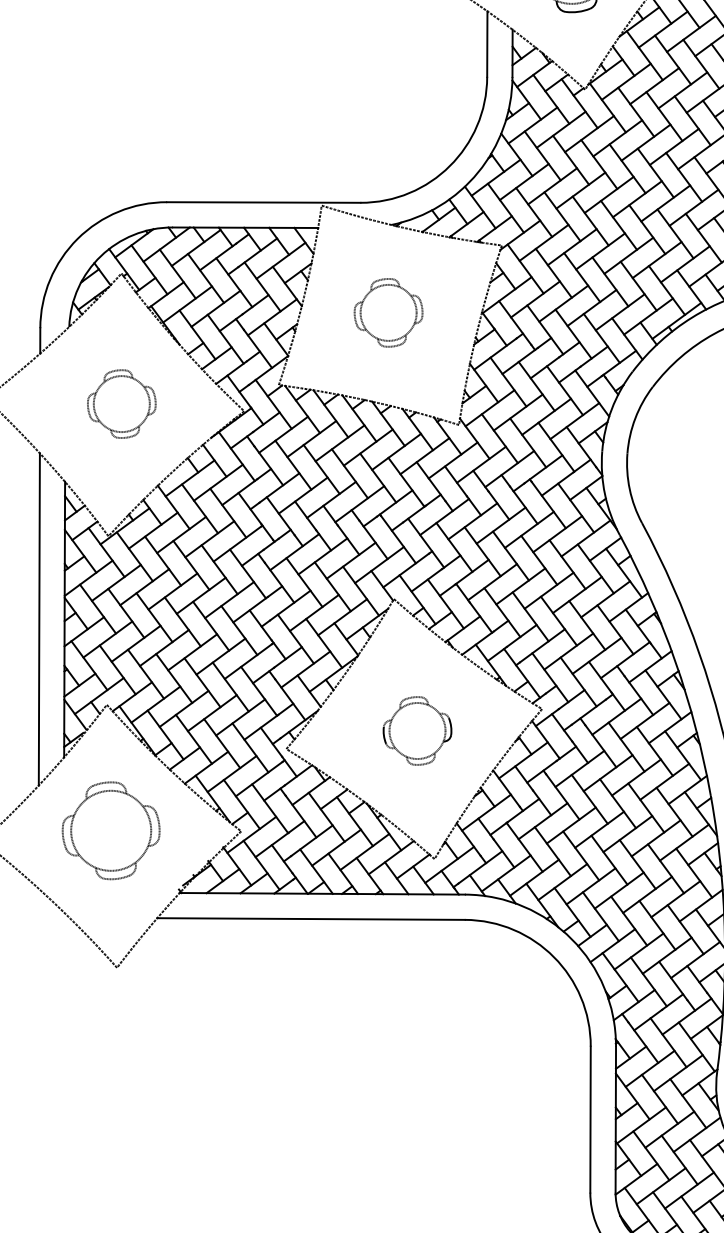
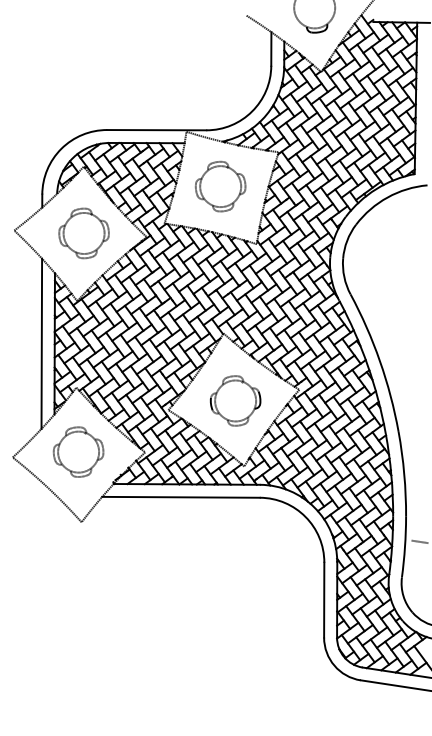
part: (388, 312) -> (220, 186), size x1.43
part: (120, 404) -> (83, 233), size x1.43
part: (417, 730) -> (235, 400), size x1.43

